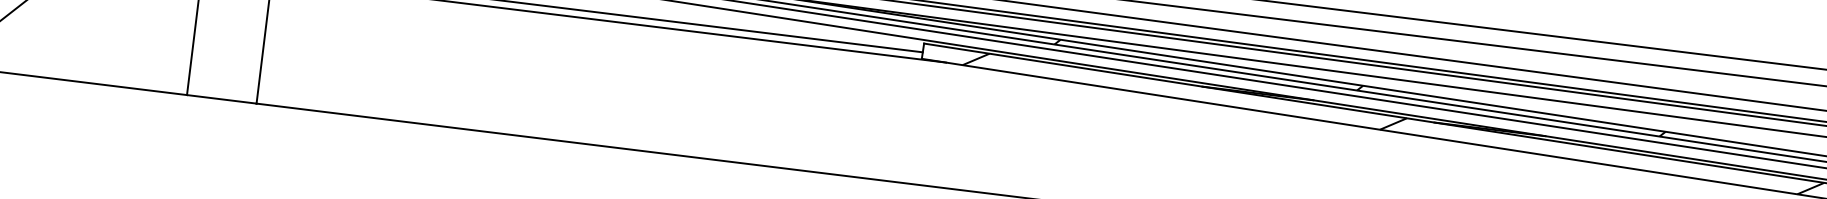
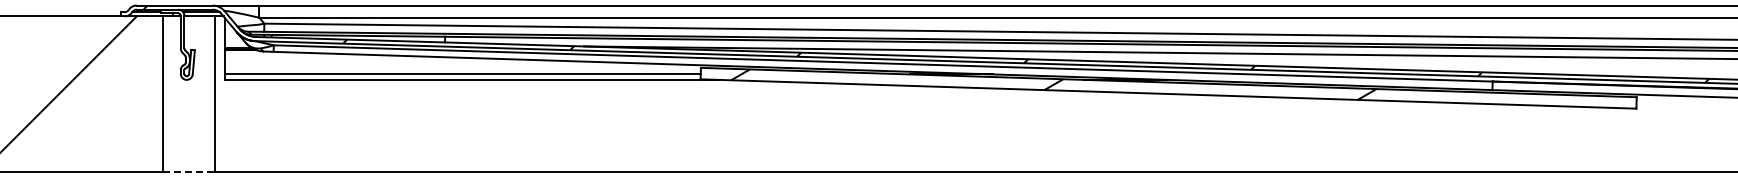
line: (222, 99) -> (189, 172), solid -> dashed

